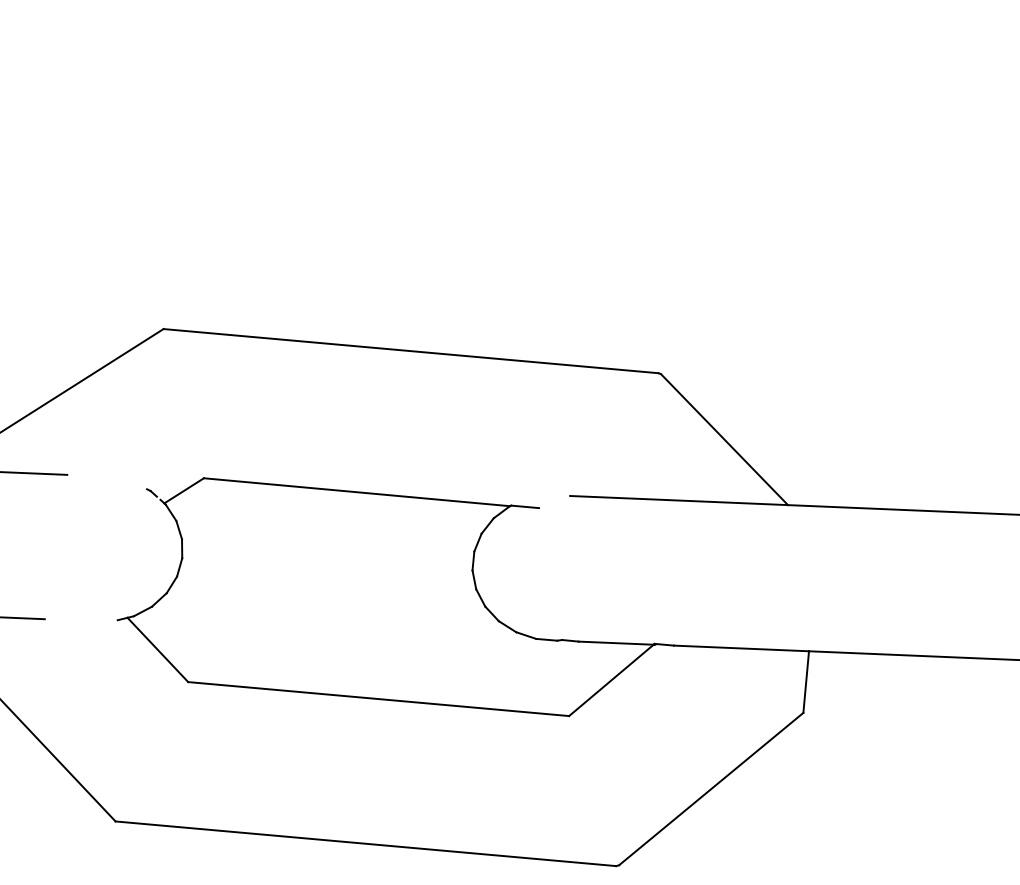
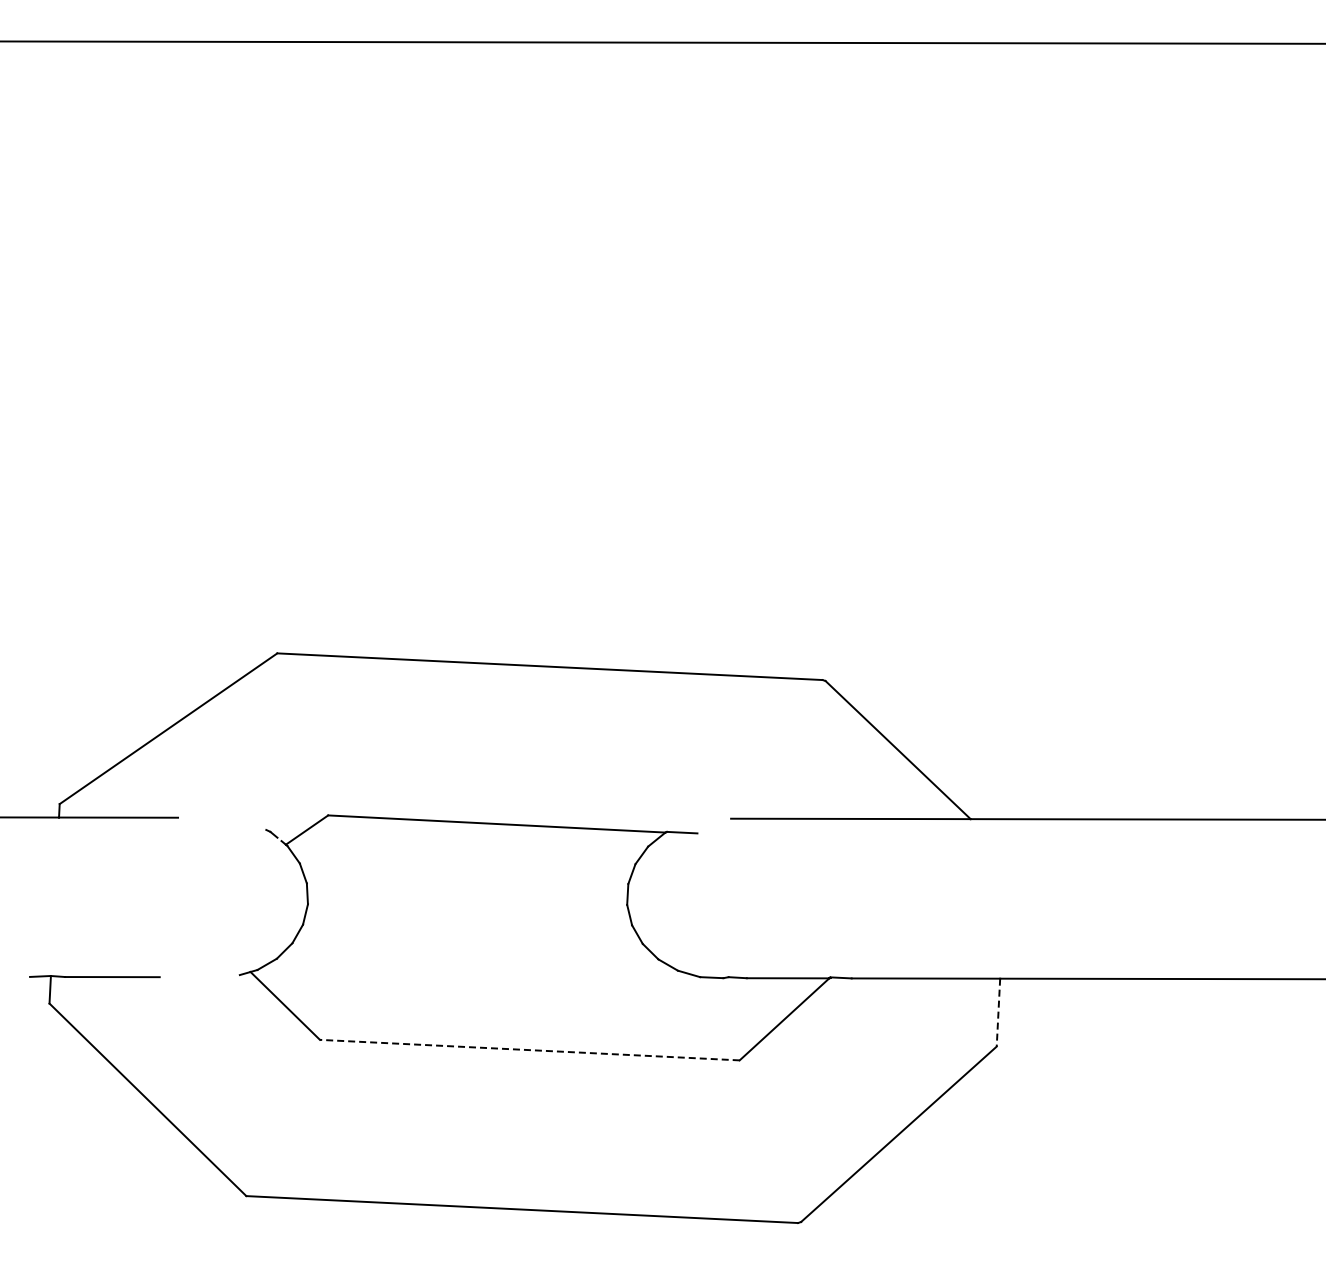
line: (806, 682) -> (998, 1013), solid -> dashed
line: (378, 699) -> (529, 1050), solid -> dashed

